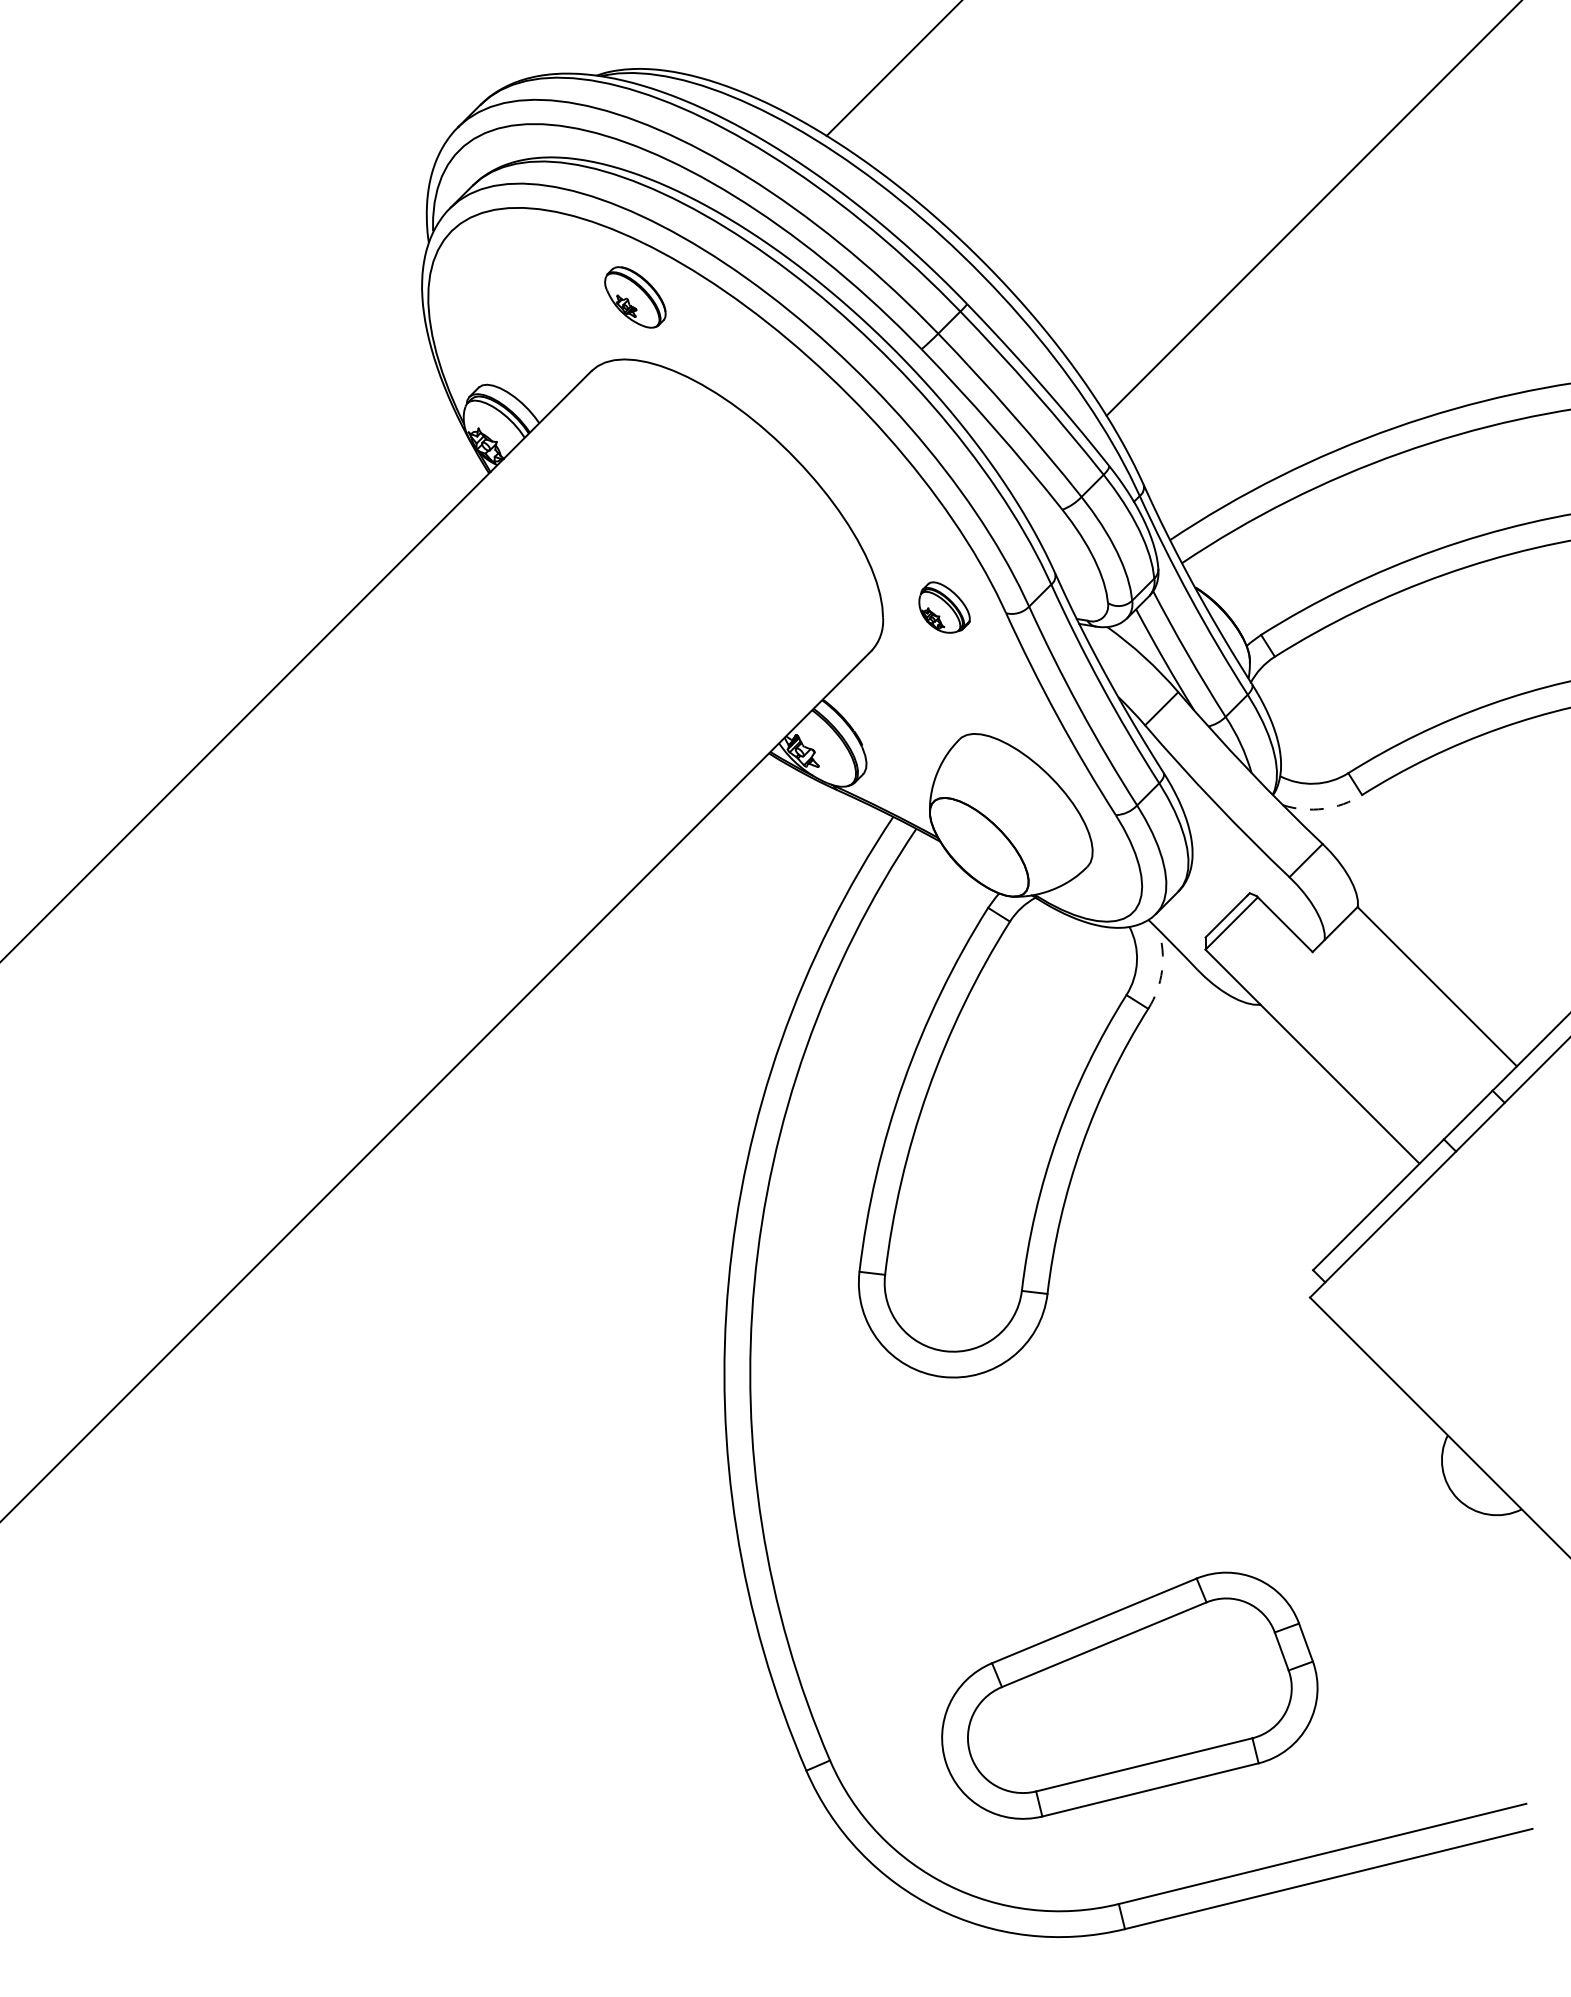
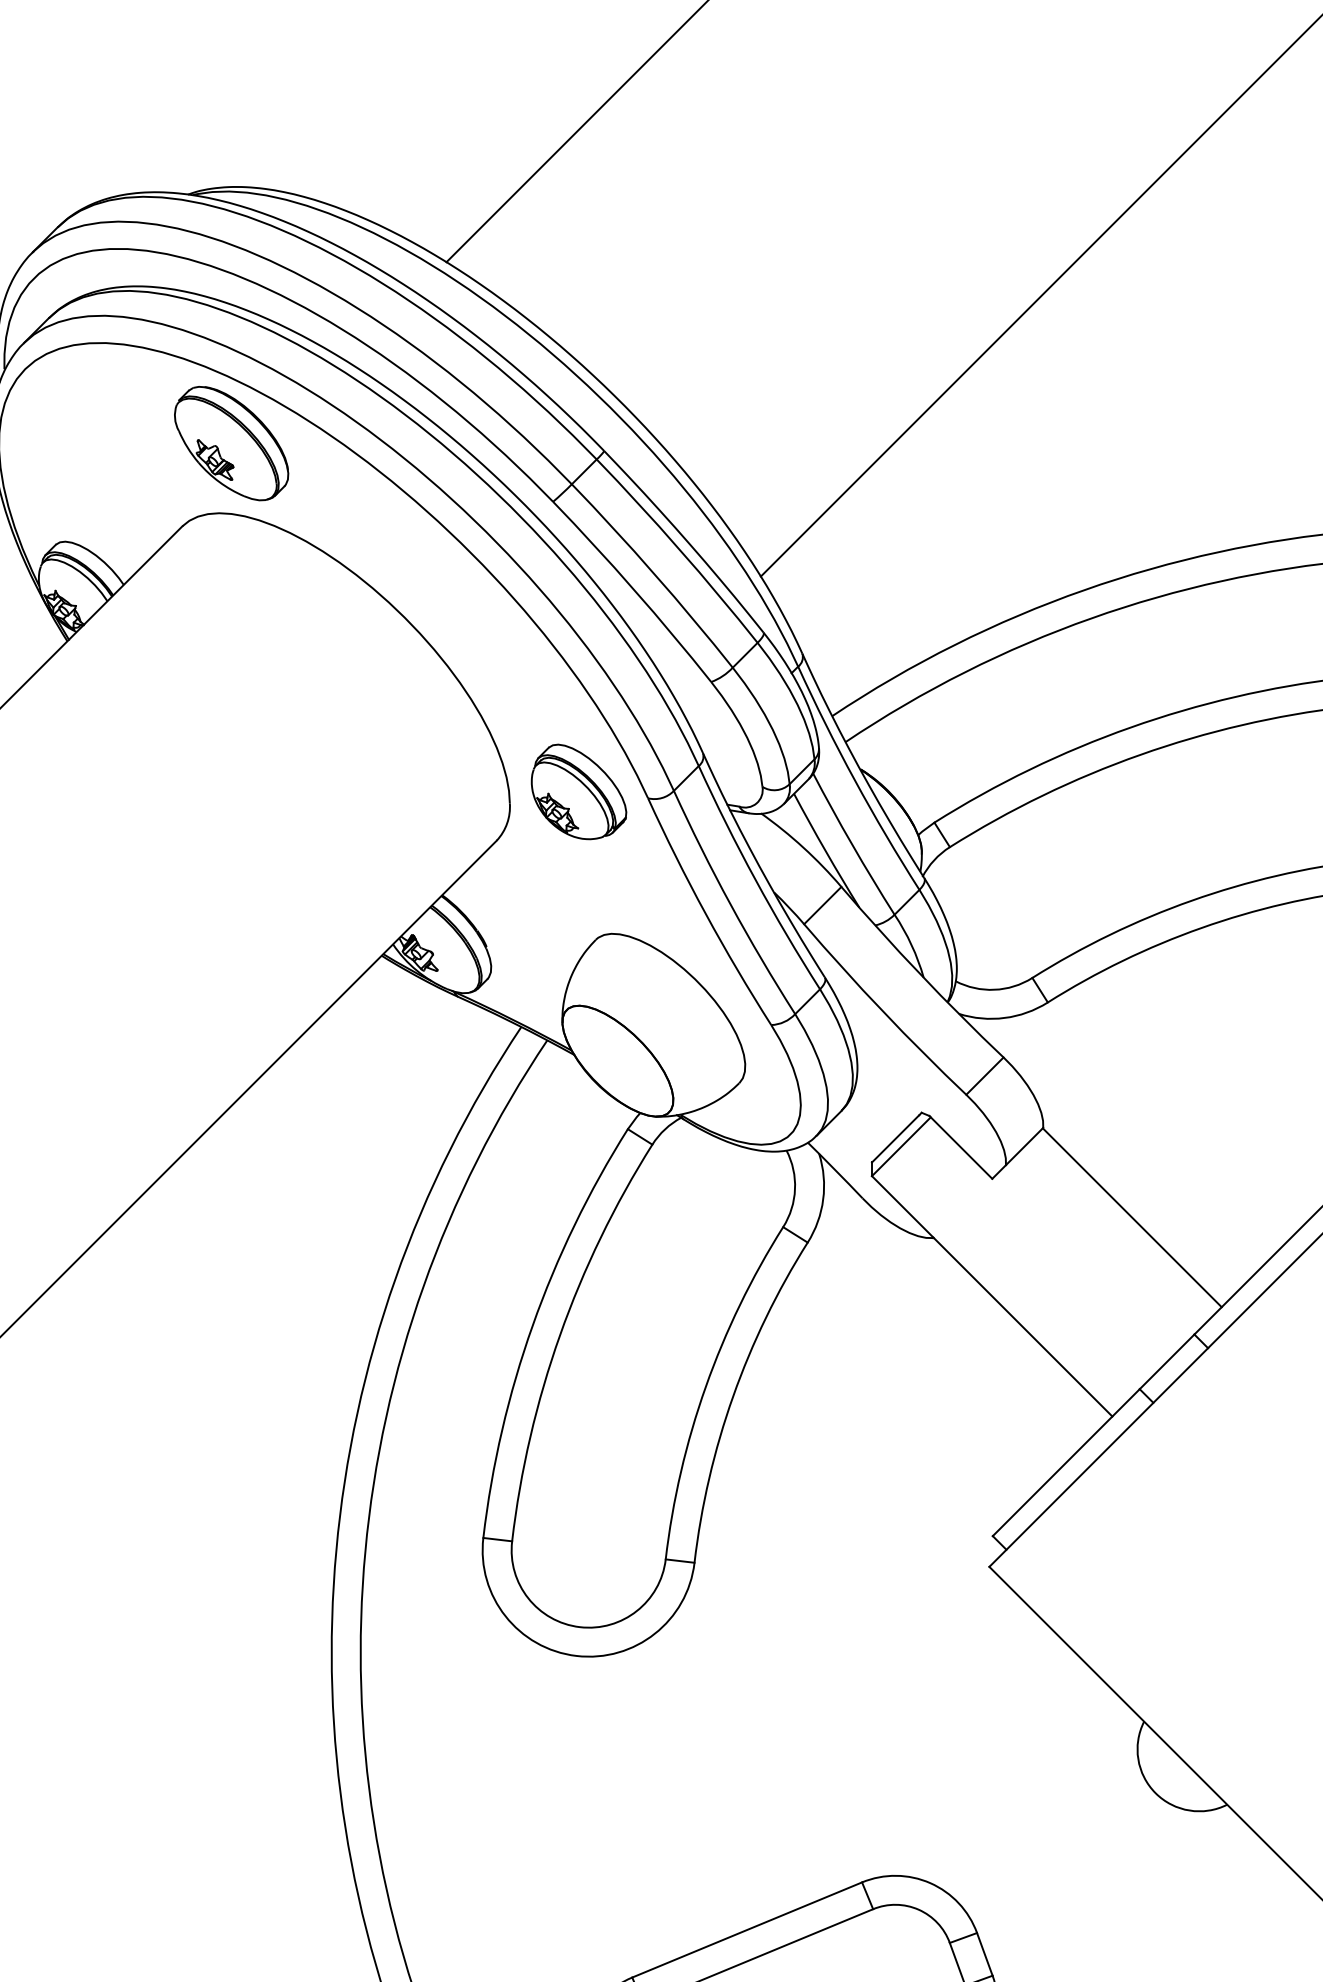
part: (635, 297) -> (231, 443), size x1.67
part: (944, 607) -> (578, 791), size x1.67
arc: (1323, 808) -> (1004, 1017), dashed -> solid
arc: (1162, 970) -> (823, 1199), dashed -> solid

